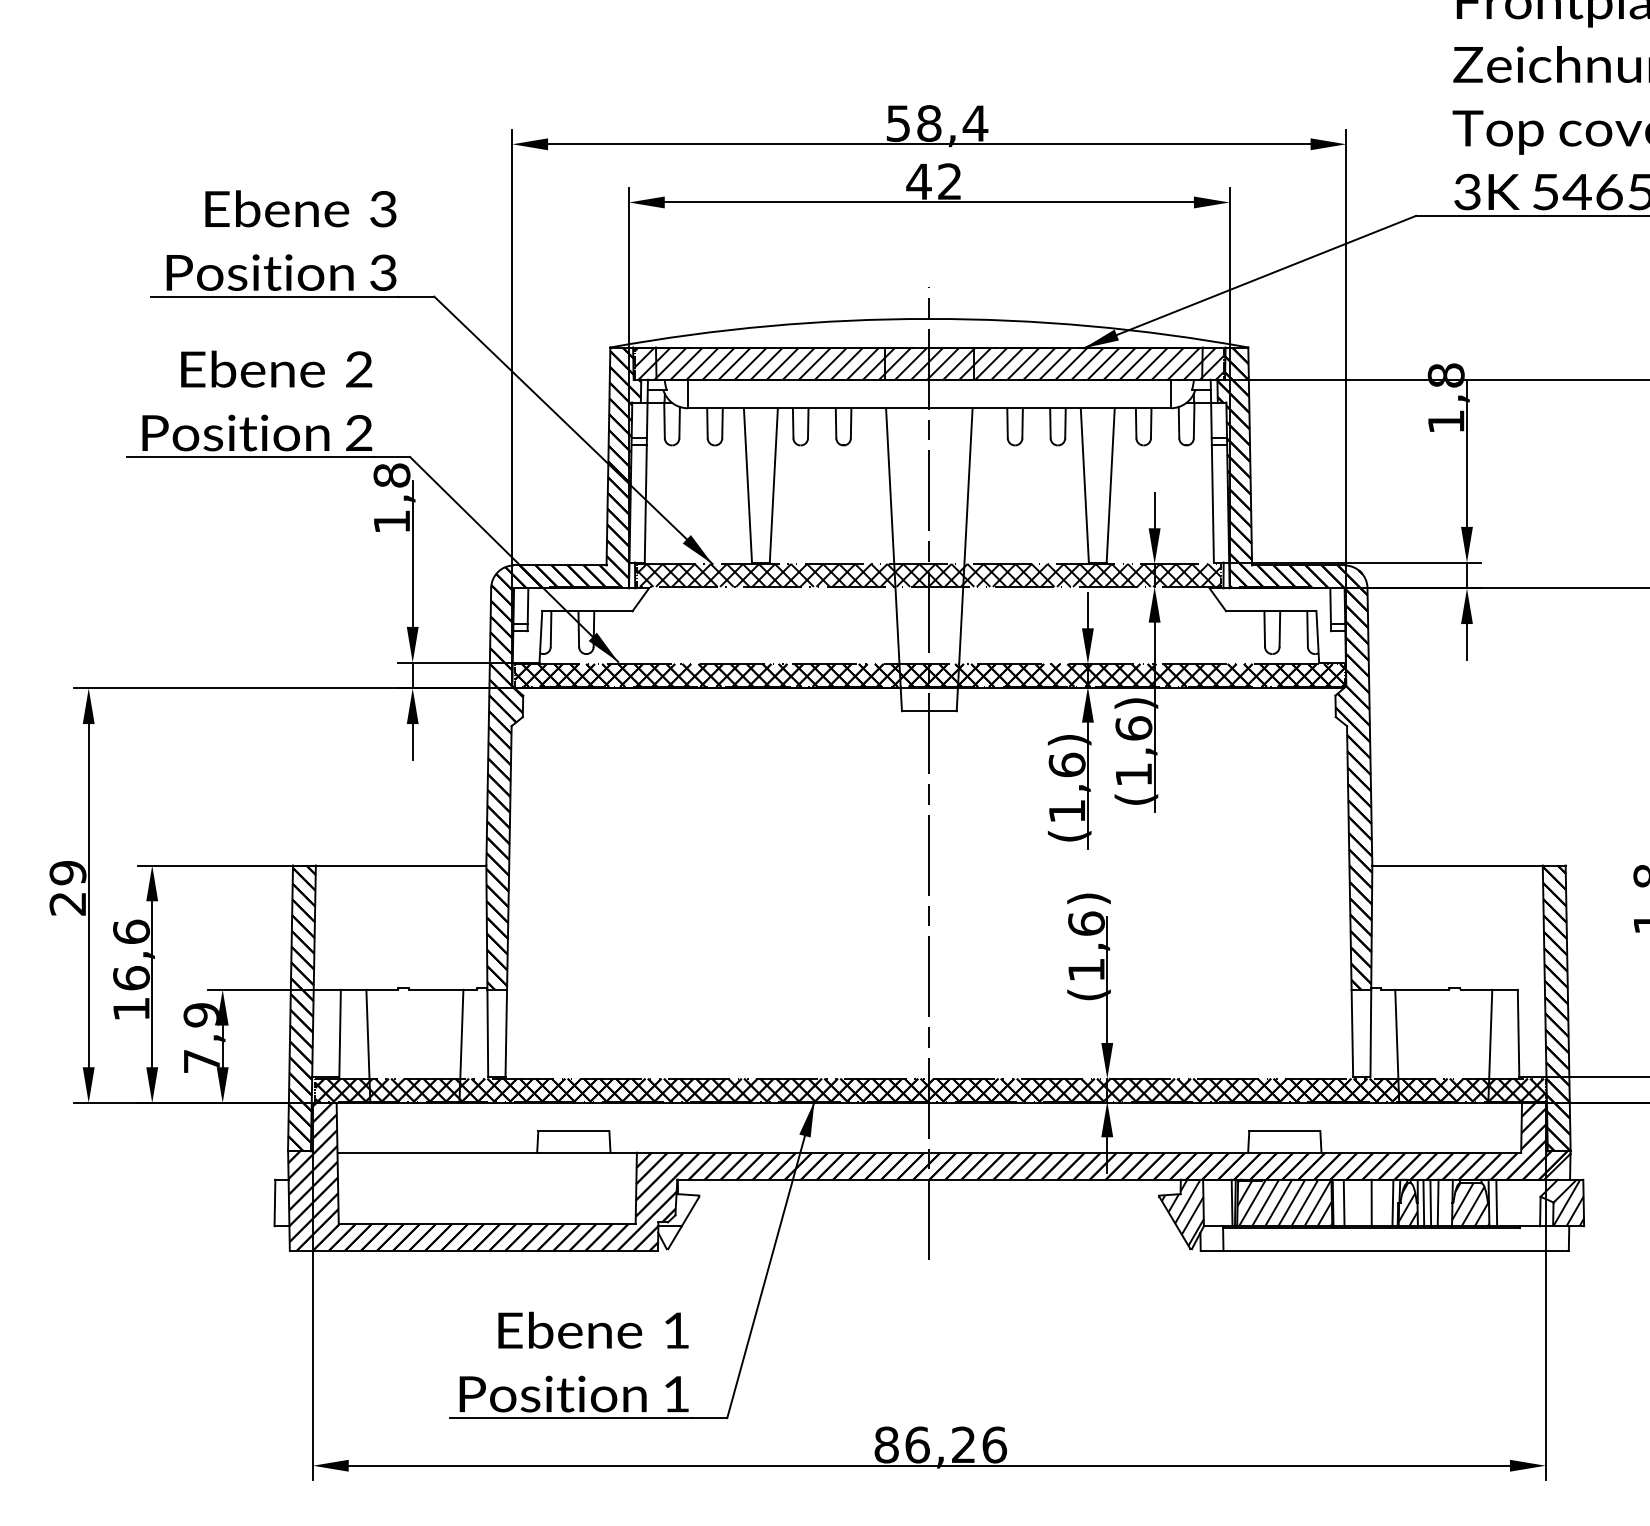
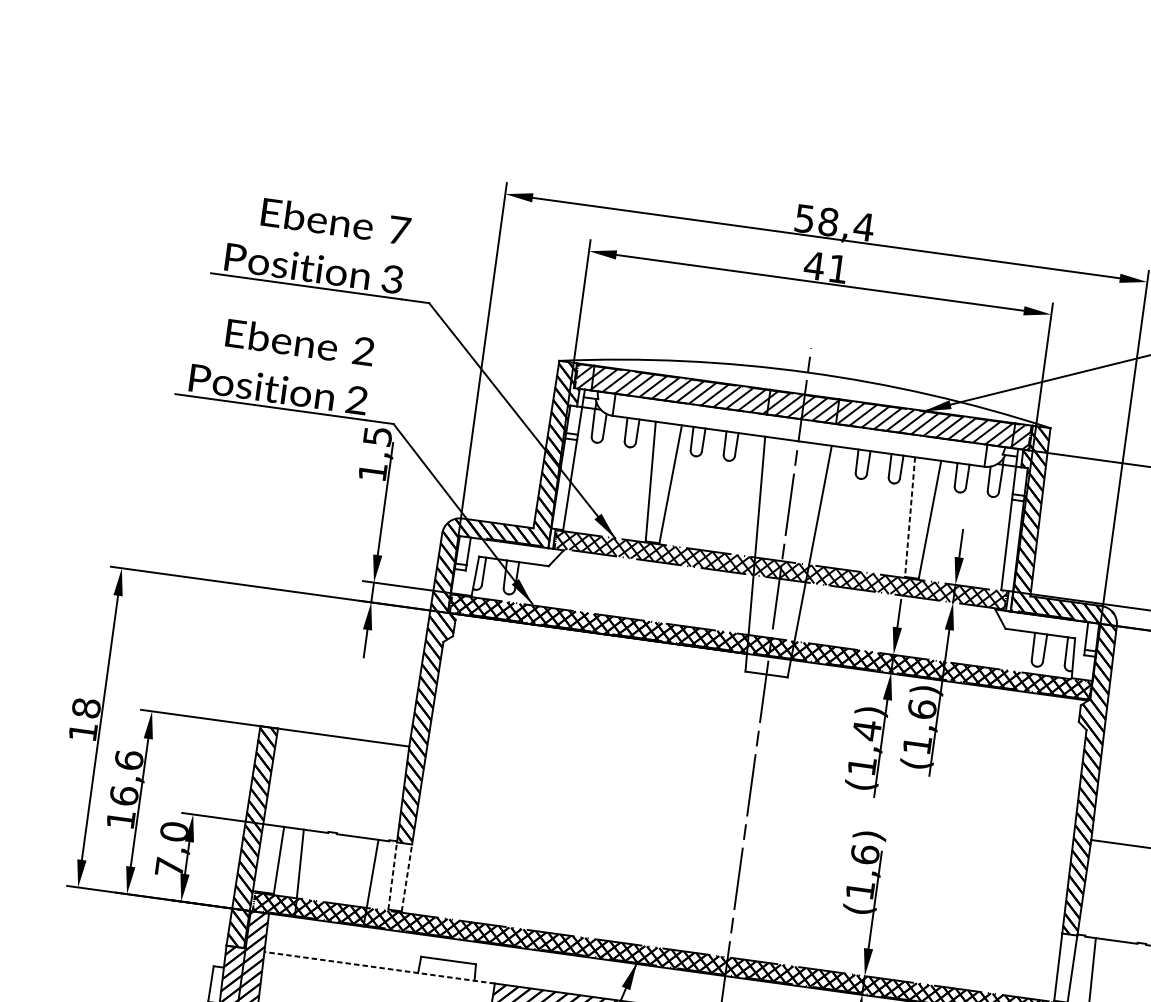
text: (949, 181) -> (837, 268), 42 -> 41
text: (383, 209) -> (399, 230), 3 -> 7
text: (391, 475) -> (377, 436), 1,8 -> 1,5
line: (1084, 485) -> (909, 517), solid -> dashed
text: (1066, 765) -> (866, 730), (1,6) -> (1,4)
text: (67, 887) -> (84, 719), 29 -> 18
text: (201, 1015) -> (174, 831), 7,9 -> 7,0
line: (487, 1033) -> (392, 876), solid -> dashed
line: (506, 1033) -> (407, 878), solid -> dashed
line: (487, 1152) -> (379, 967), solid -> dashed

